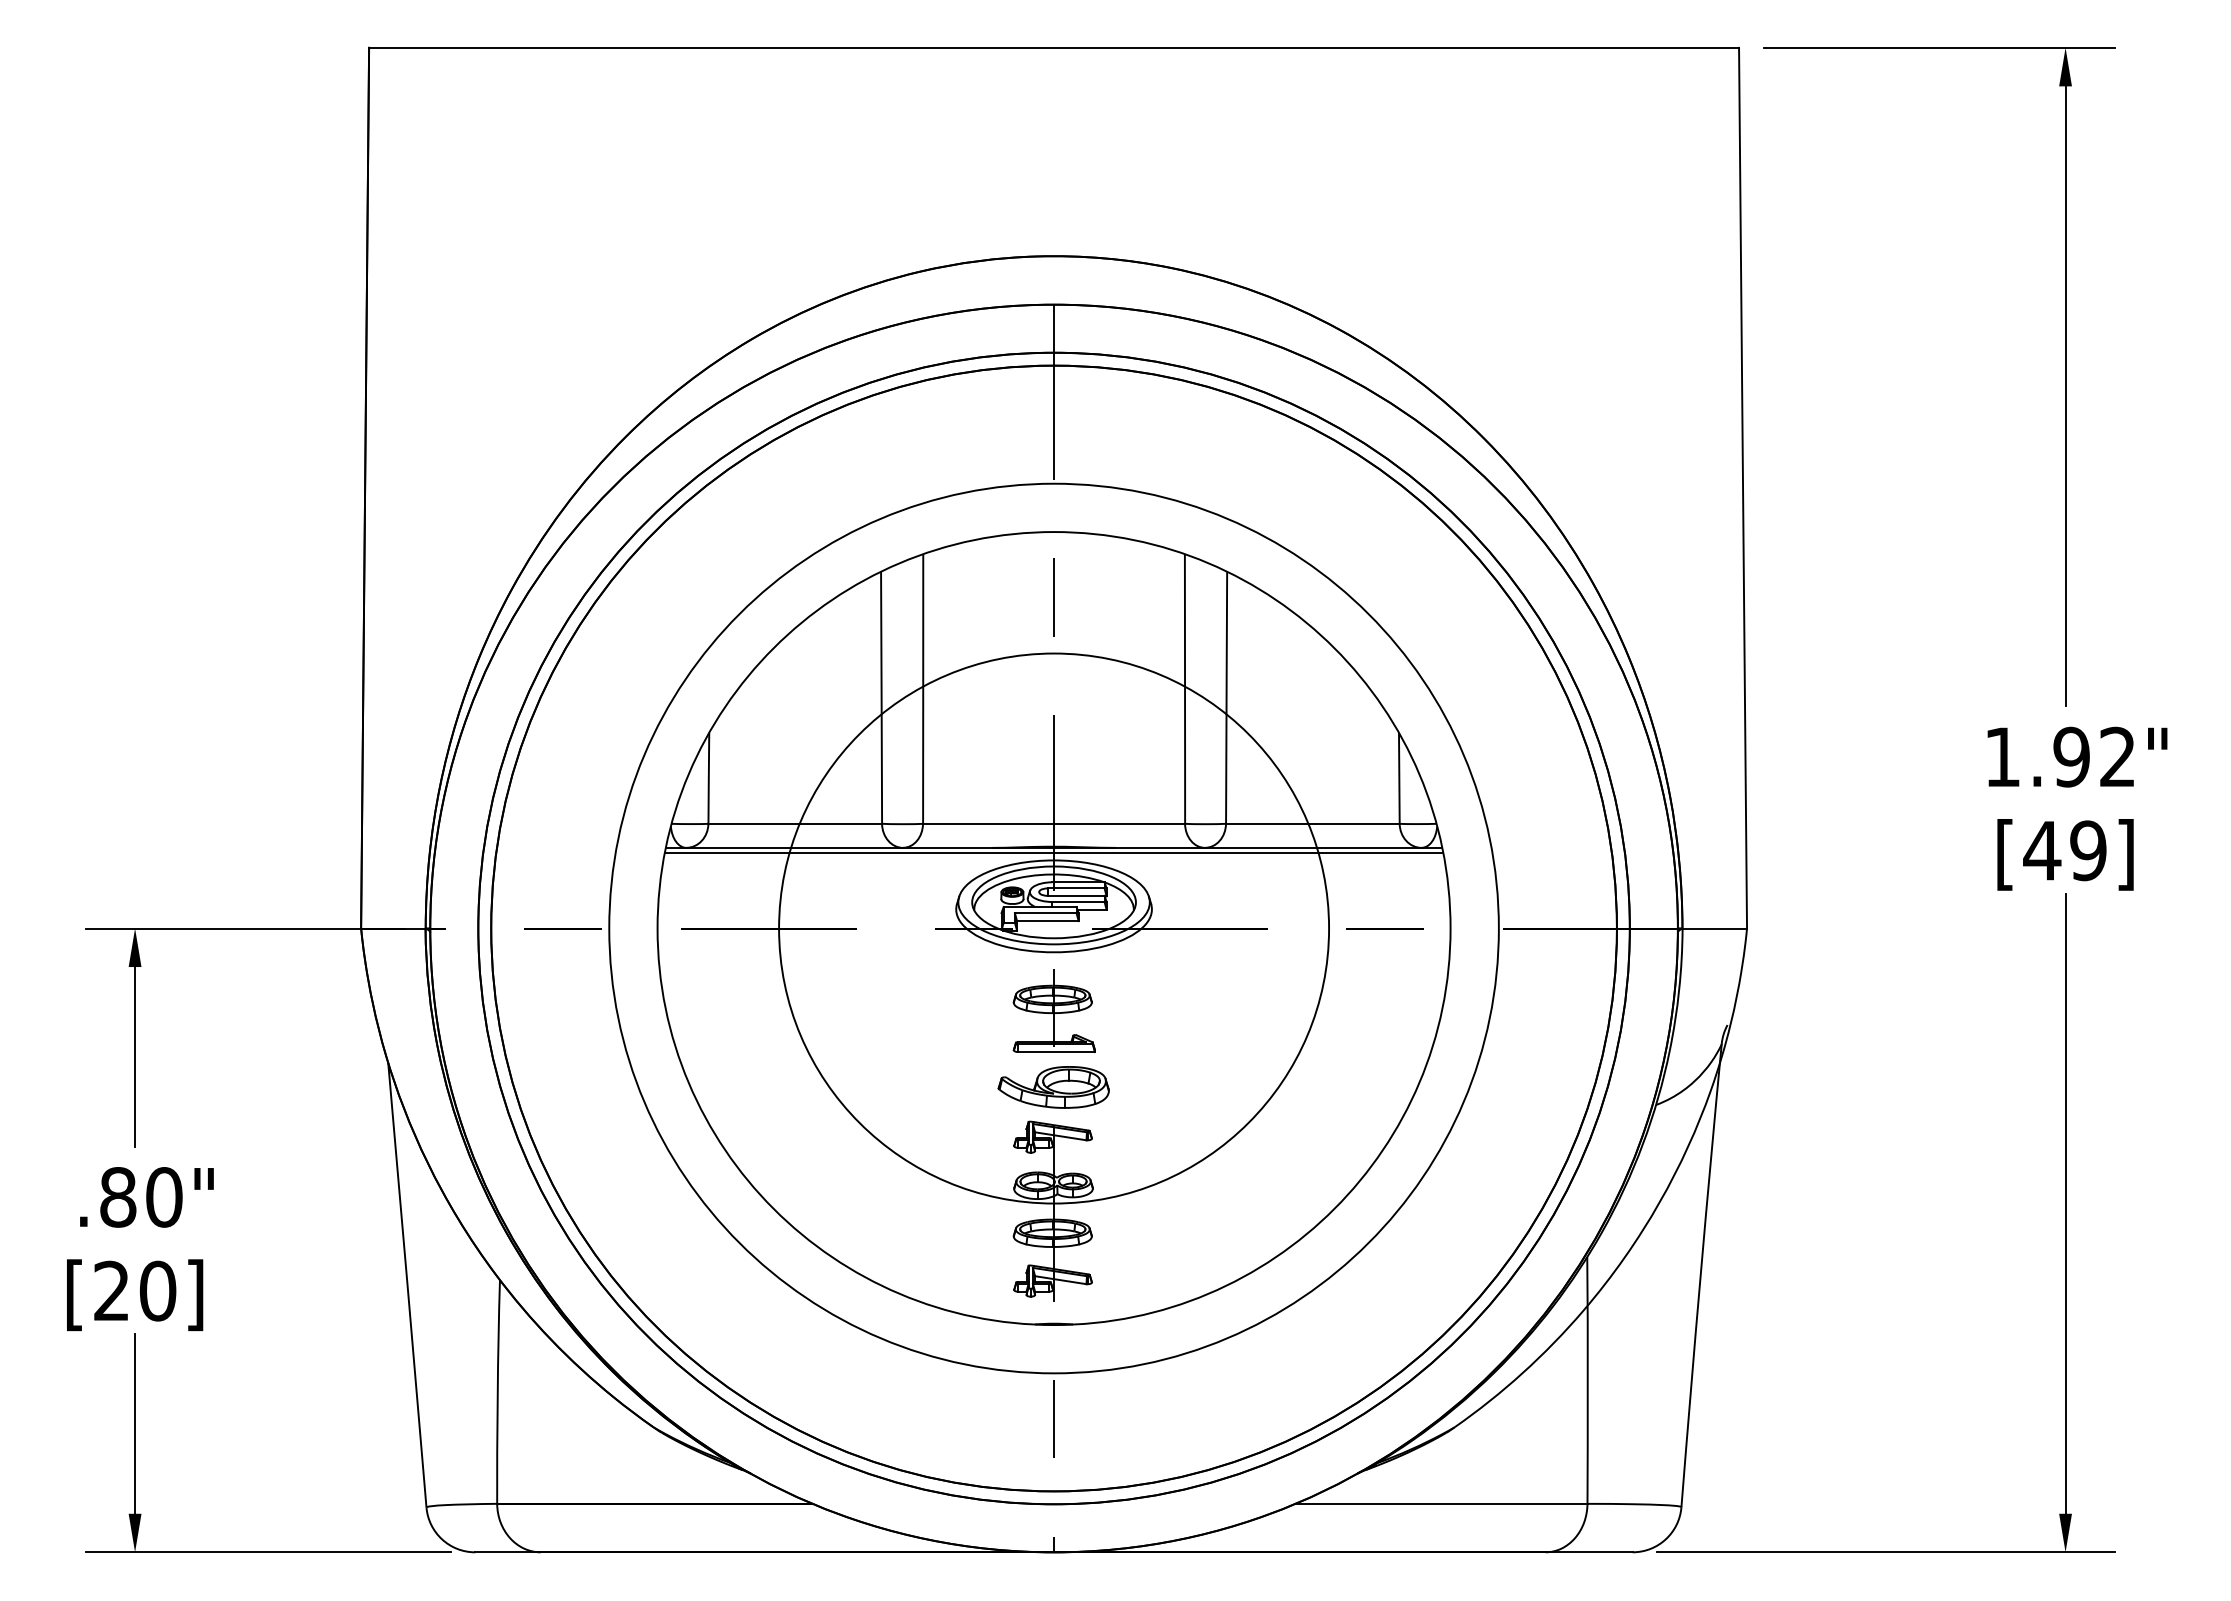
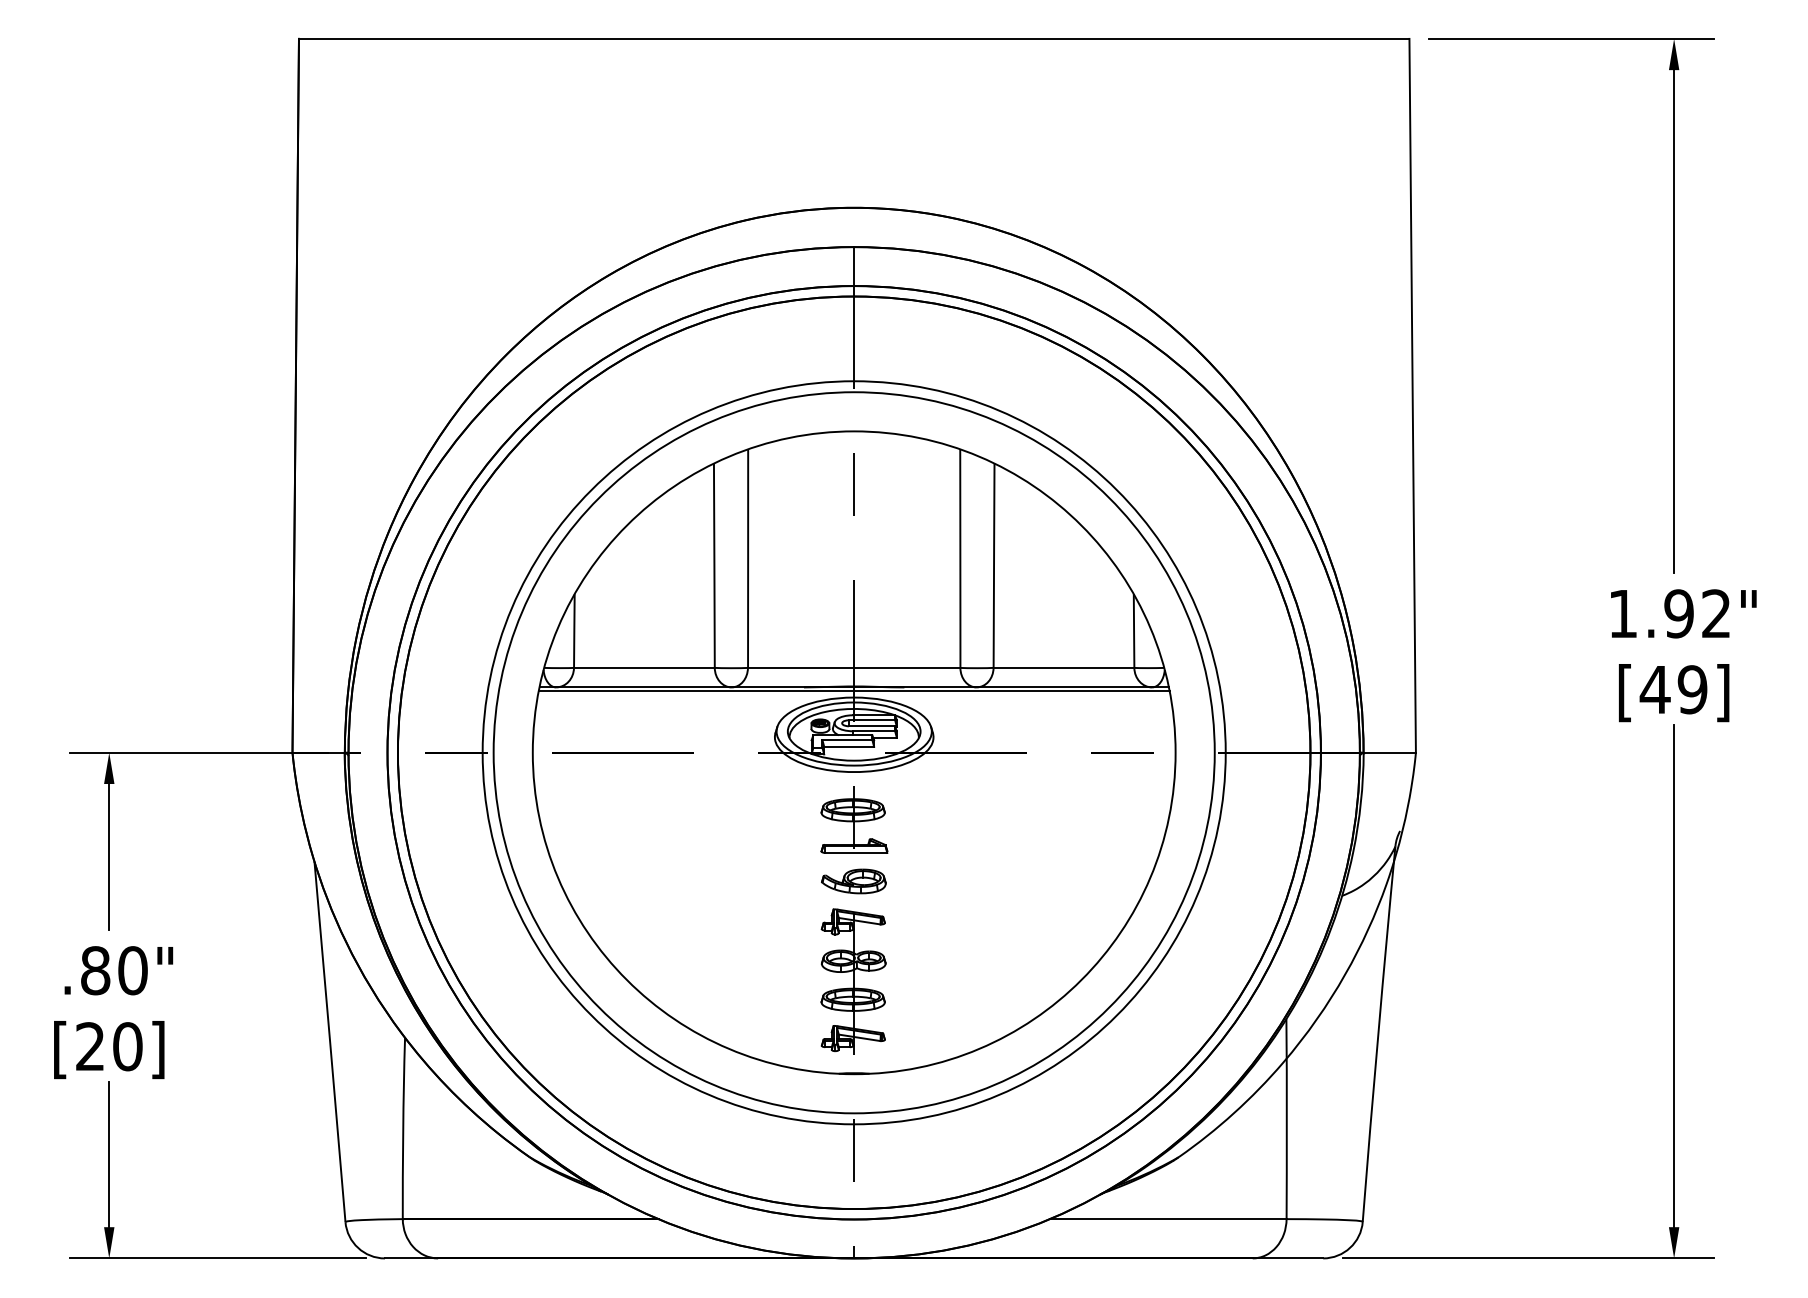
circle: (1053, 928) -> (853, 752), size x1.67
part: (1053, 1086) -> (853, 880), size x0.71

